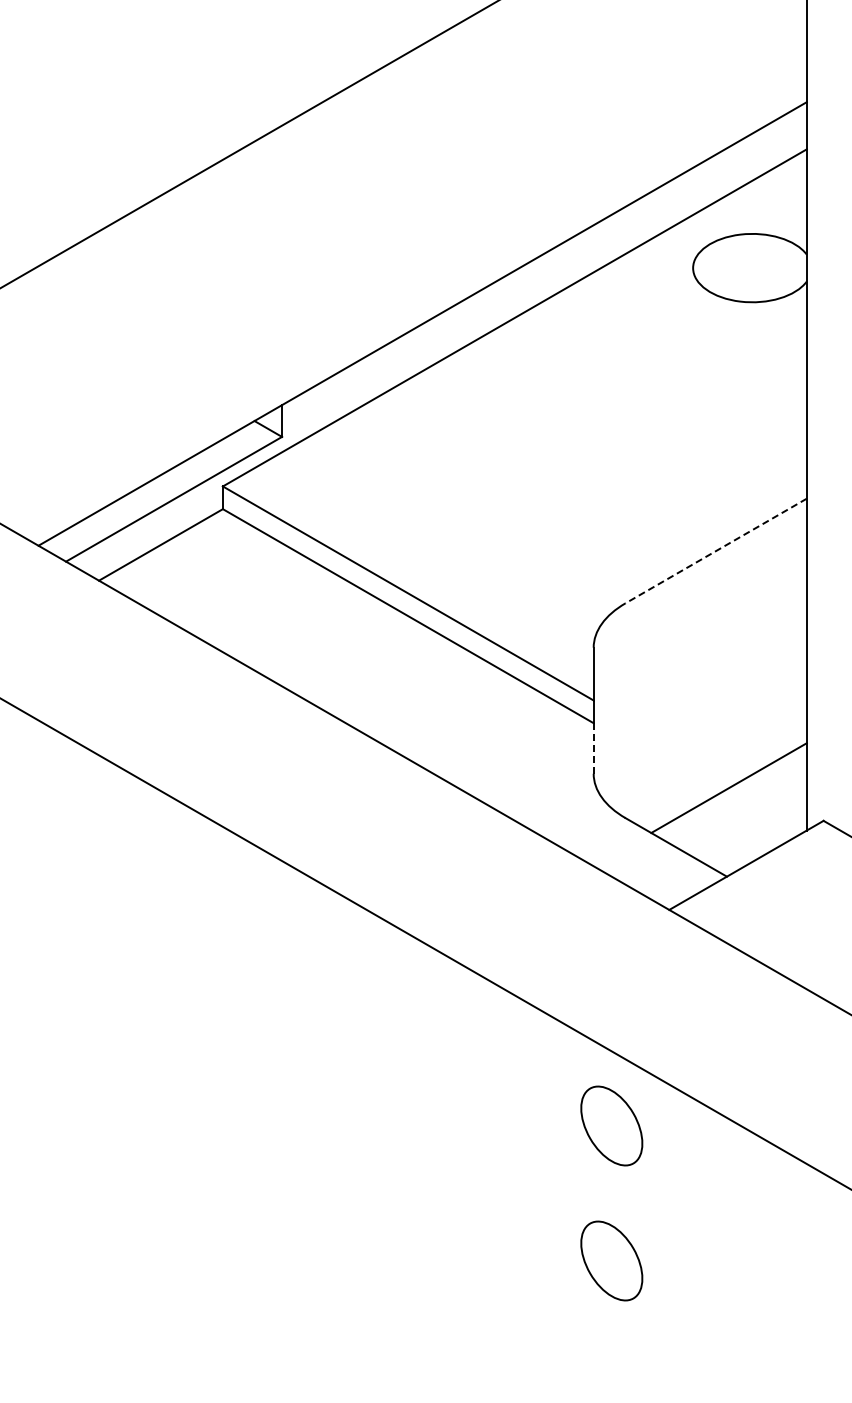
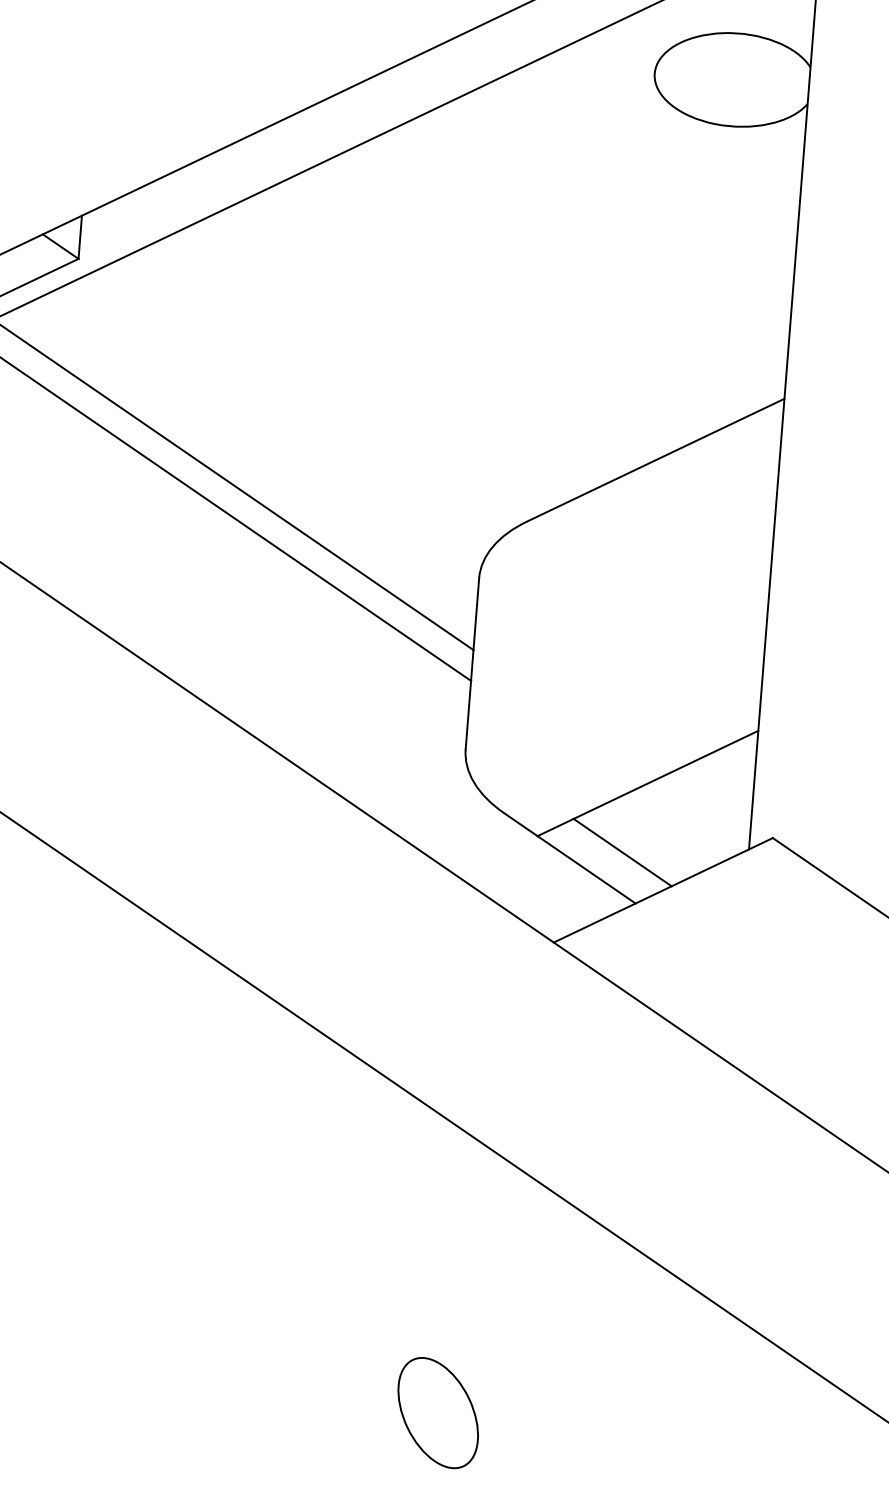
line: (716, 551) -> (656, 460), dashed -> solid
line: (593, 748) -> (468, 715), dashed -> solid
line: (714, 839) -> (622, 851), added
part: (611, 1125) -> (452, 1229), removed

